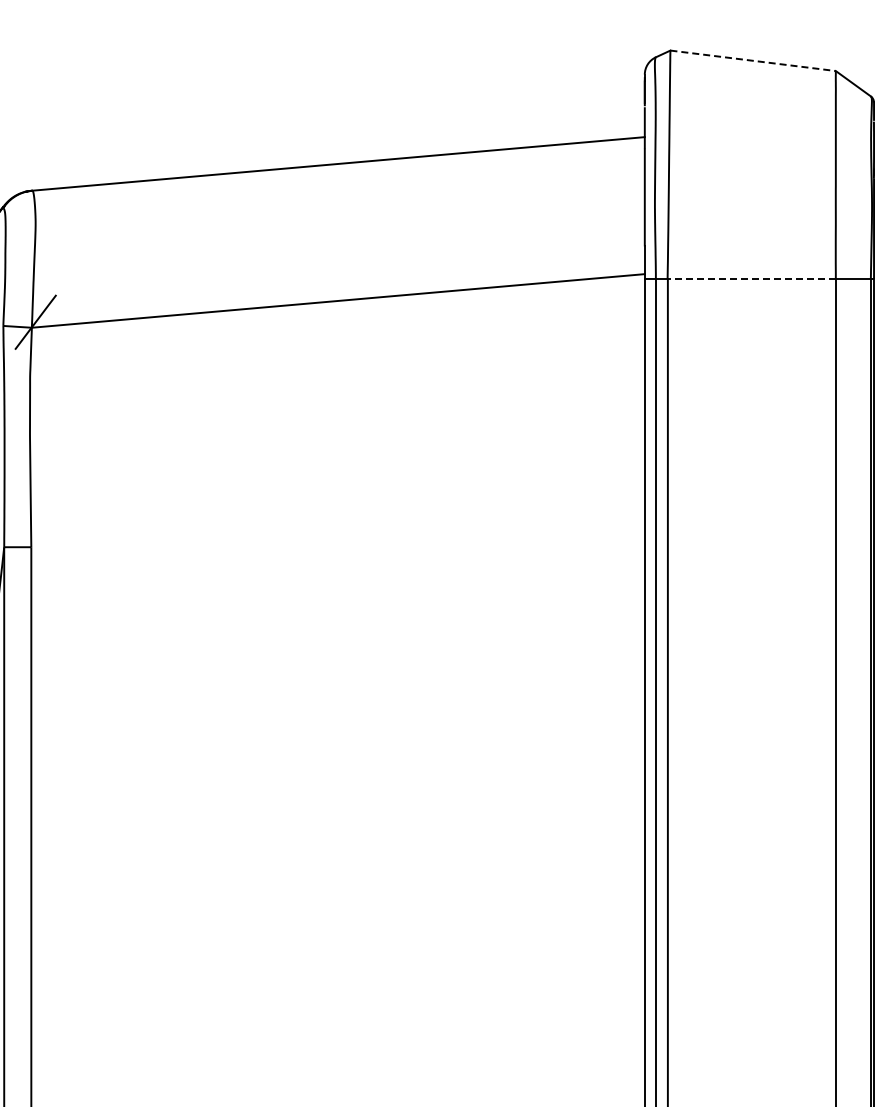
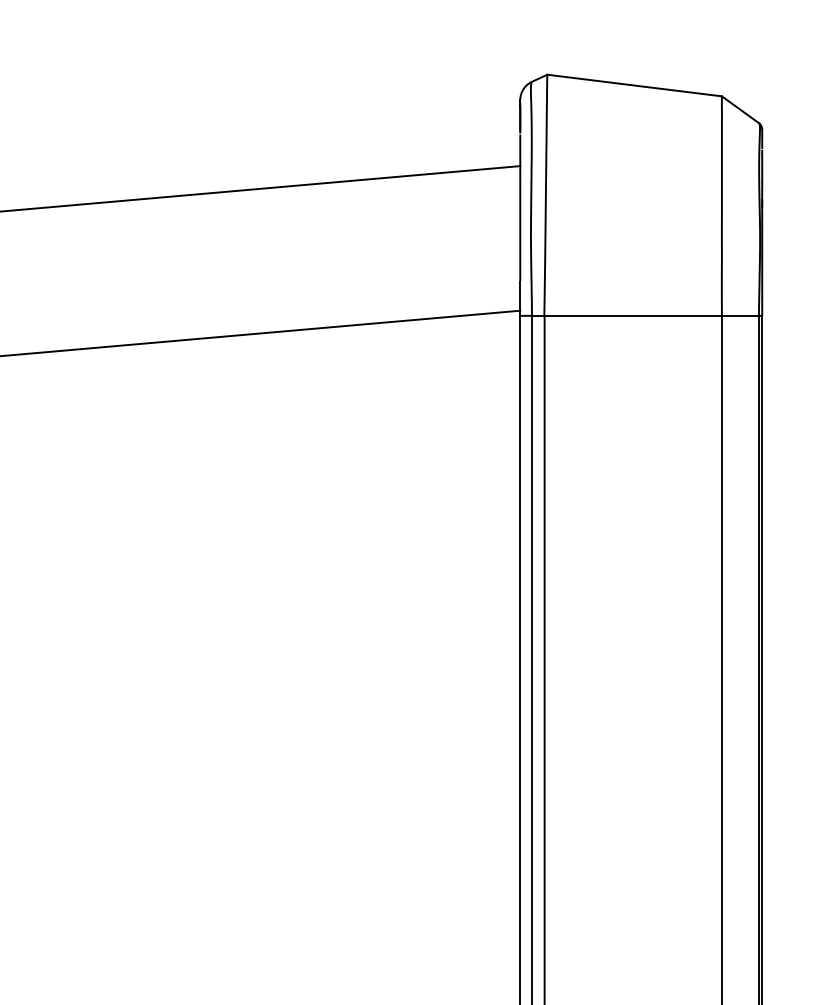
line: (753, 60) -> (635, 85), dashed -> solid
line: (751, 279) -> (632, 316), dashed -> solid

